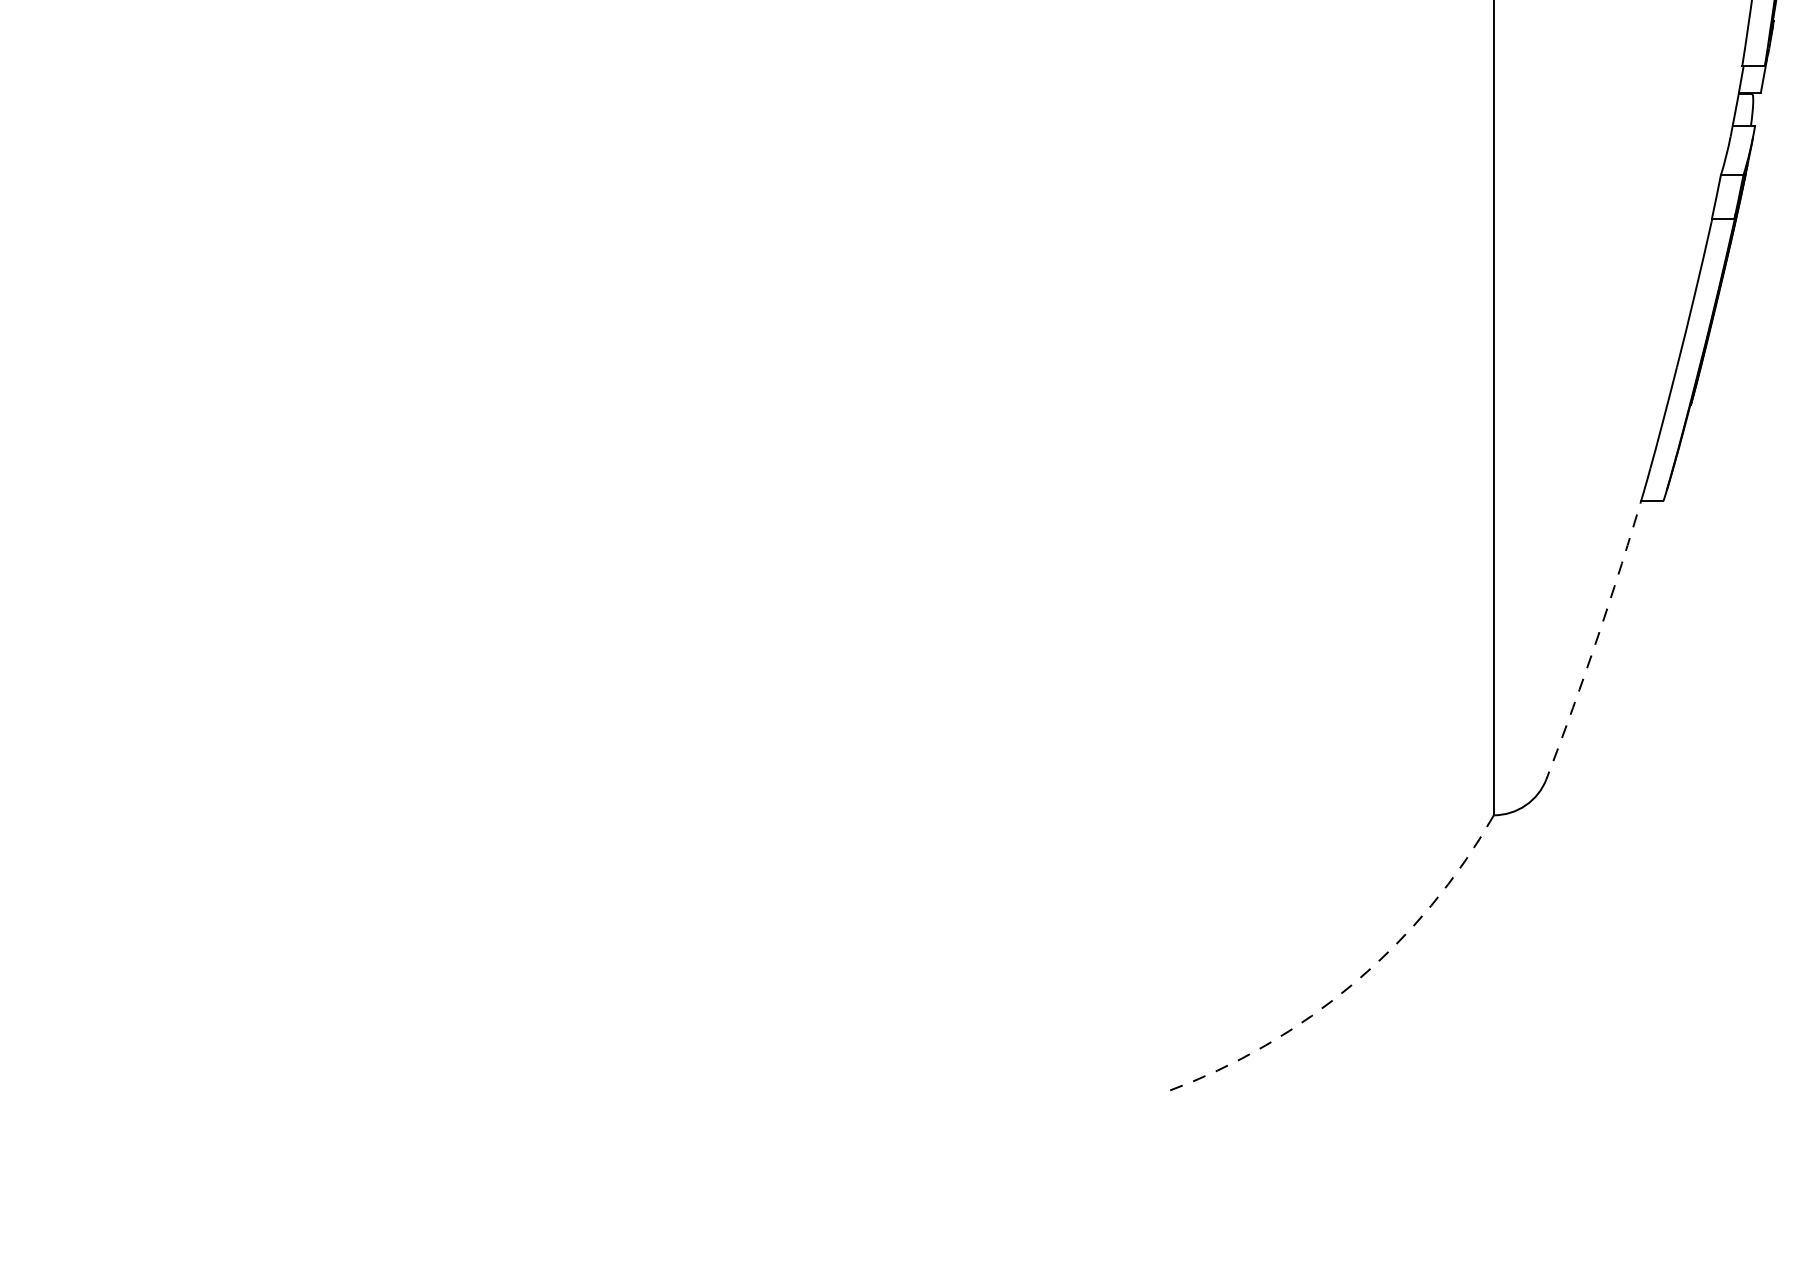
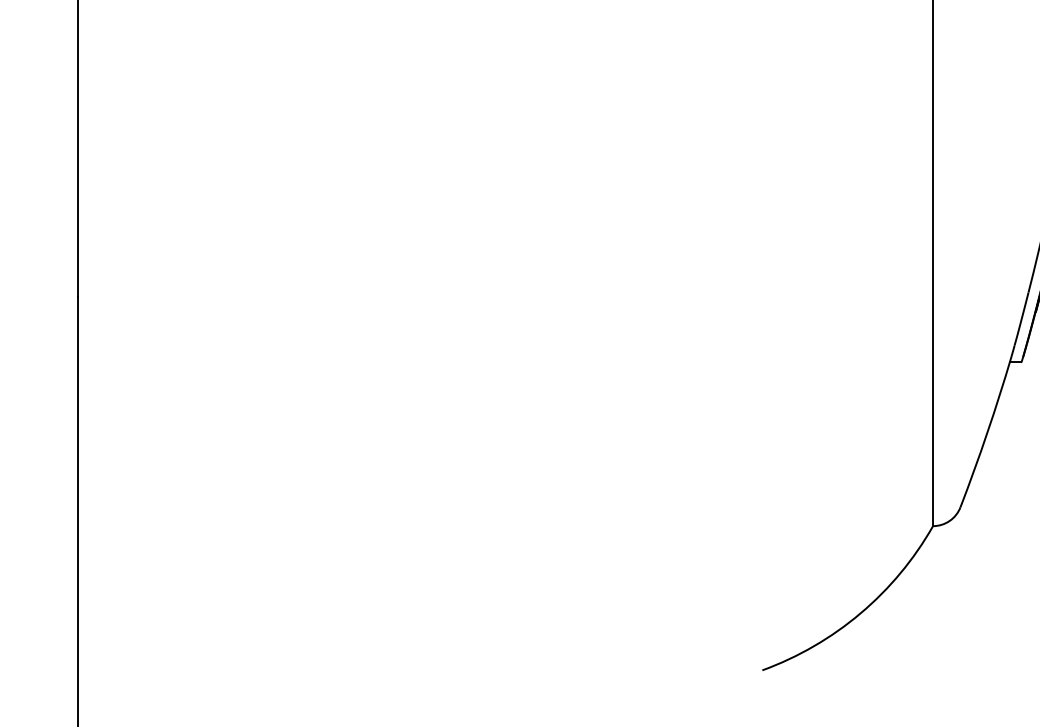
arc: (1598, 635) -> (987, 432), dashed -> solid
arc: (1354, 982) -> (860, 613), dashed -> solid

